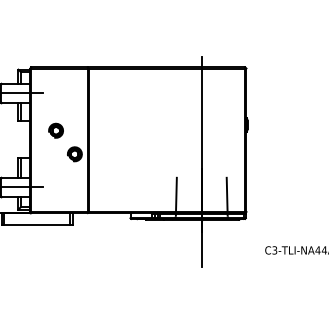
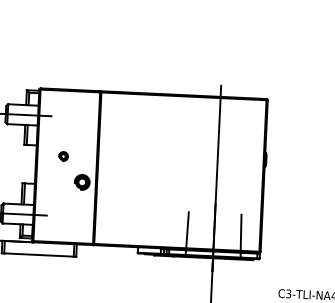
part: (55, 130) -> (62, 156), size x0.6

